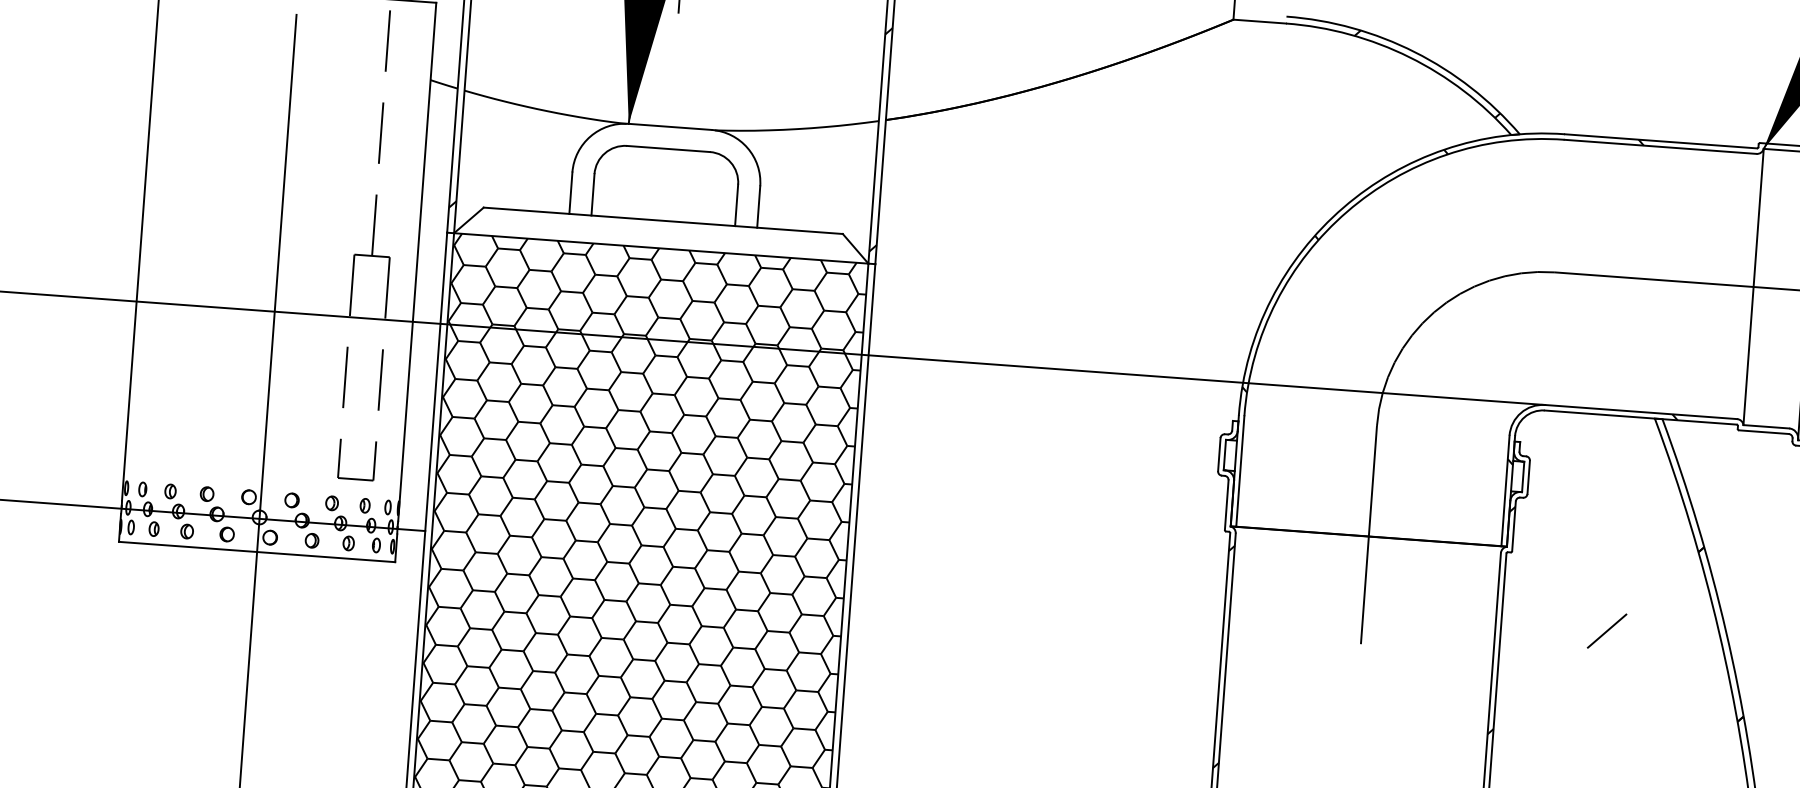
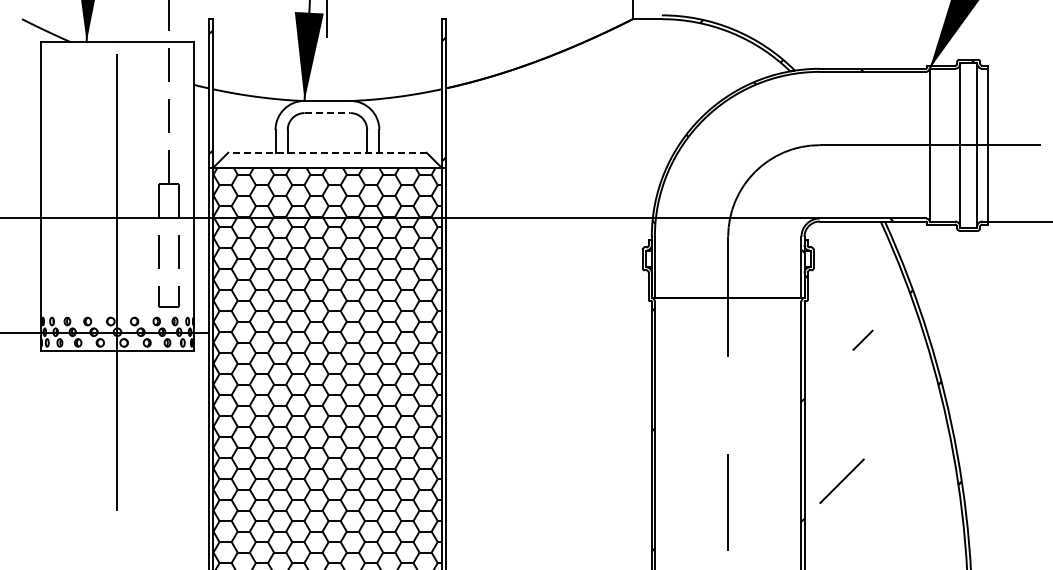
line: (668, 149) -> (327, 113), solid -> dashed
line: (661, 220) -> (326, 152), solid -> dashed

